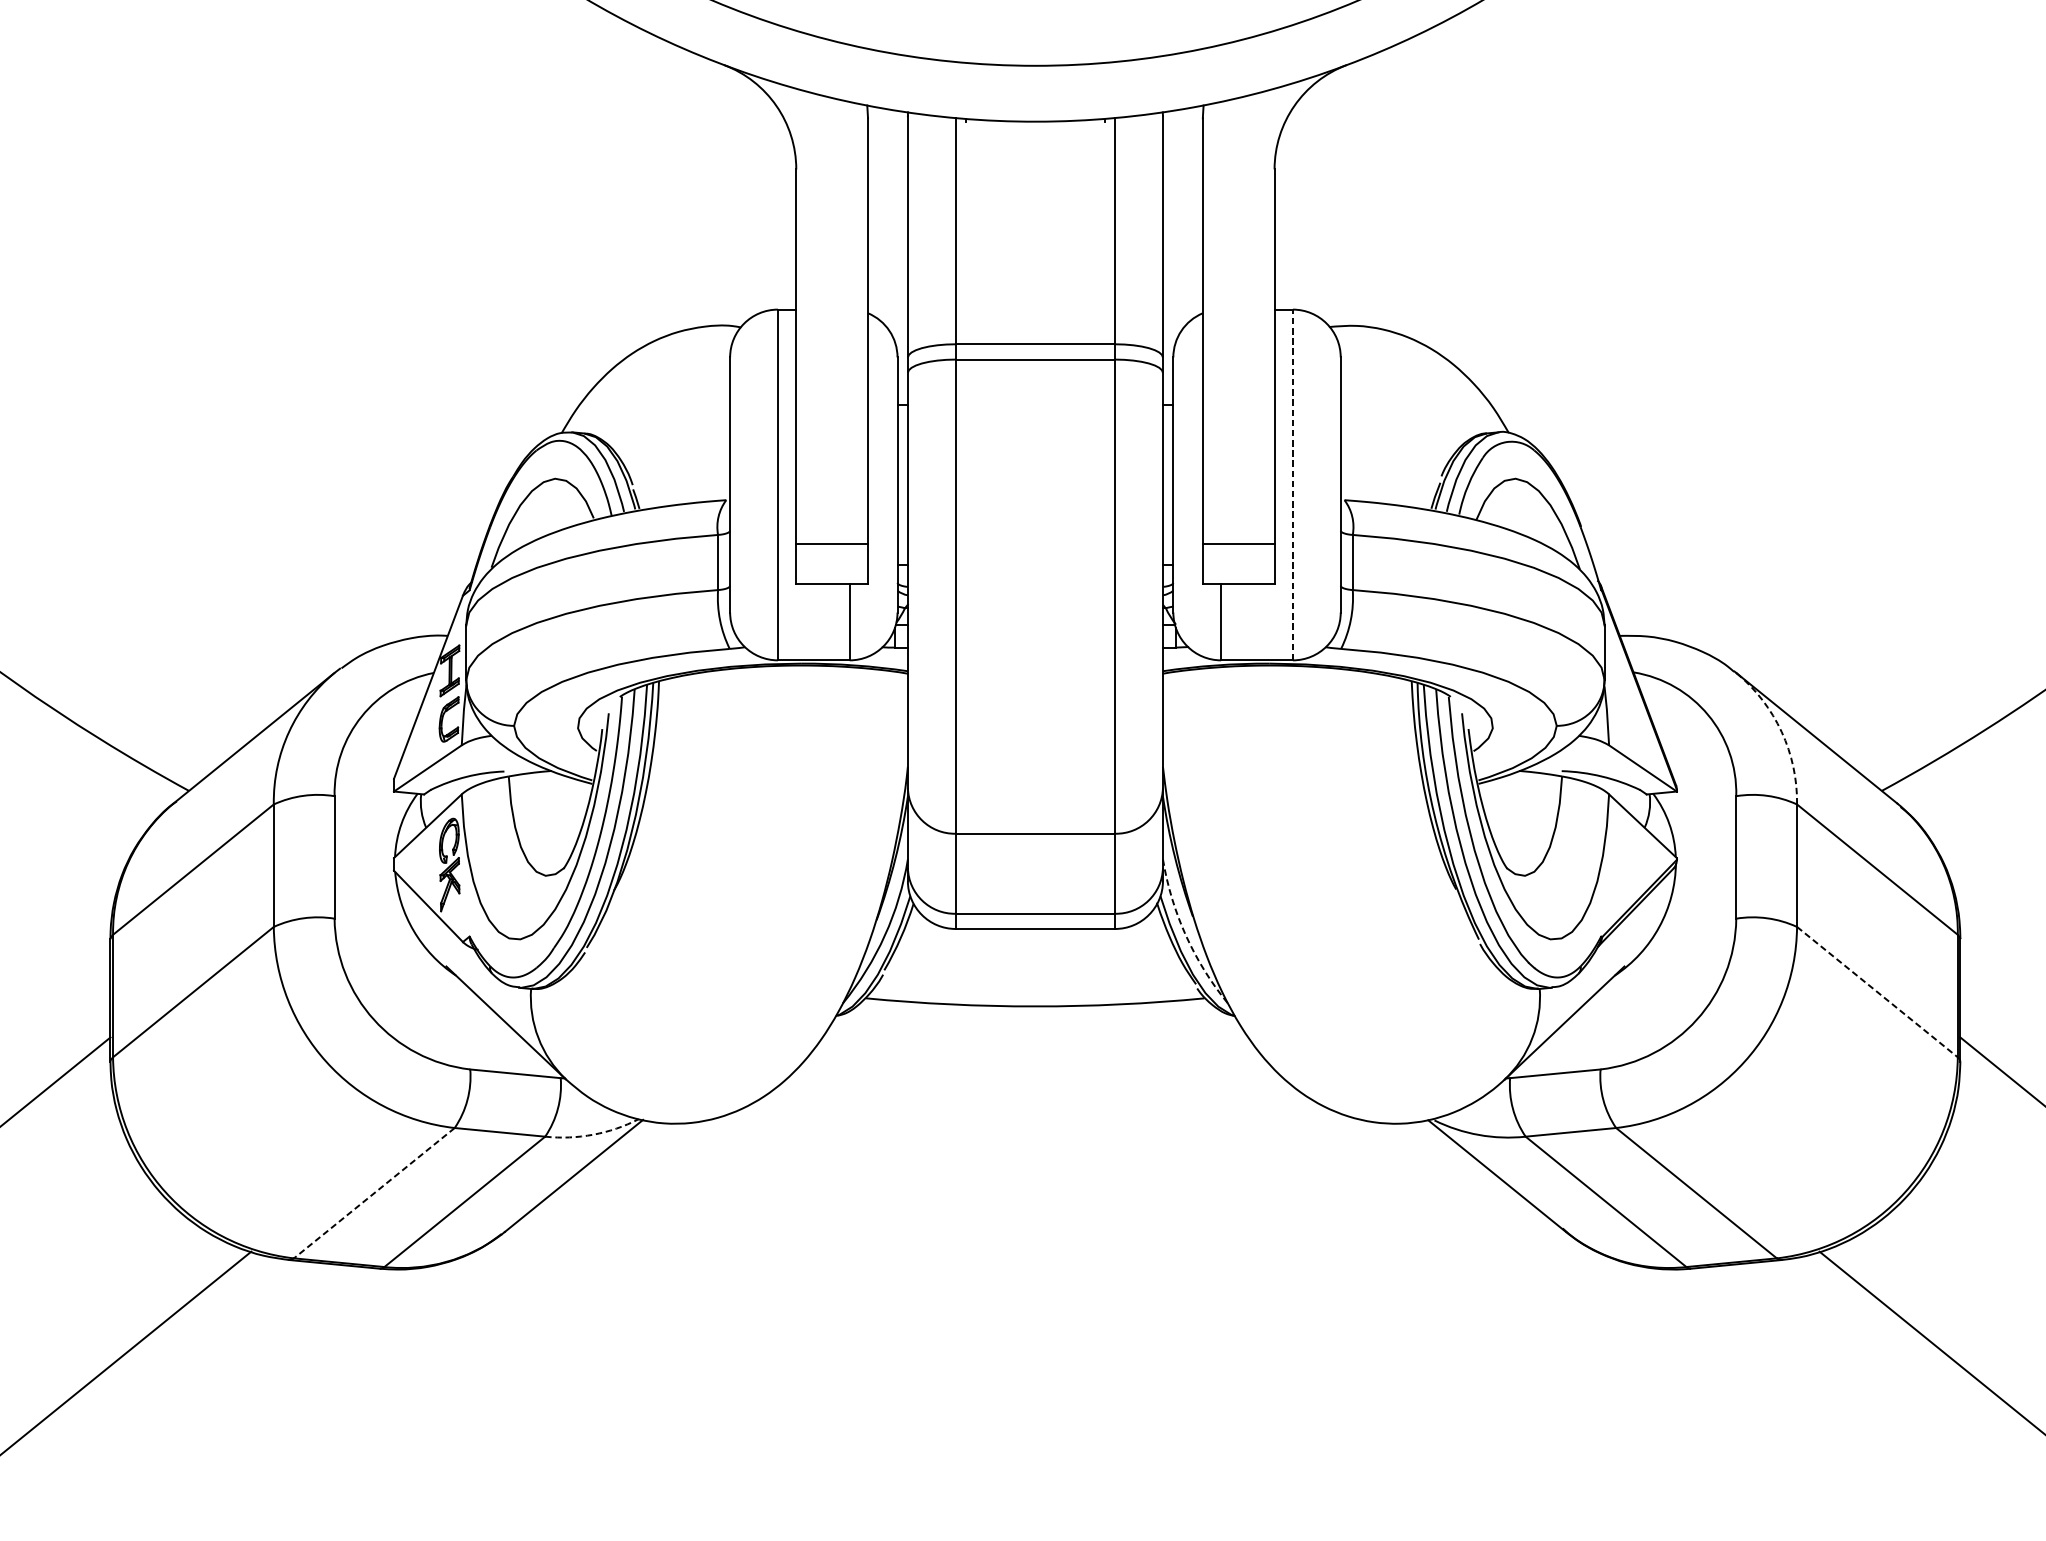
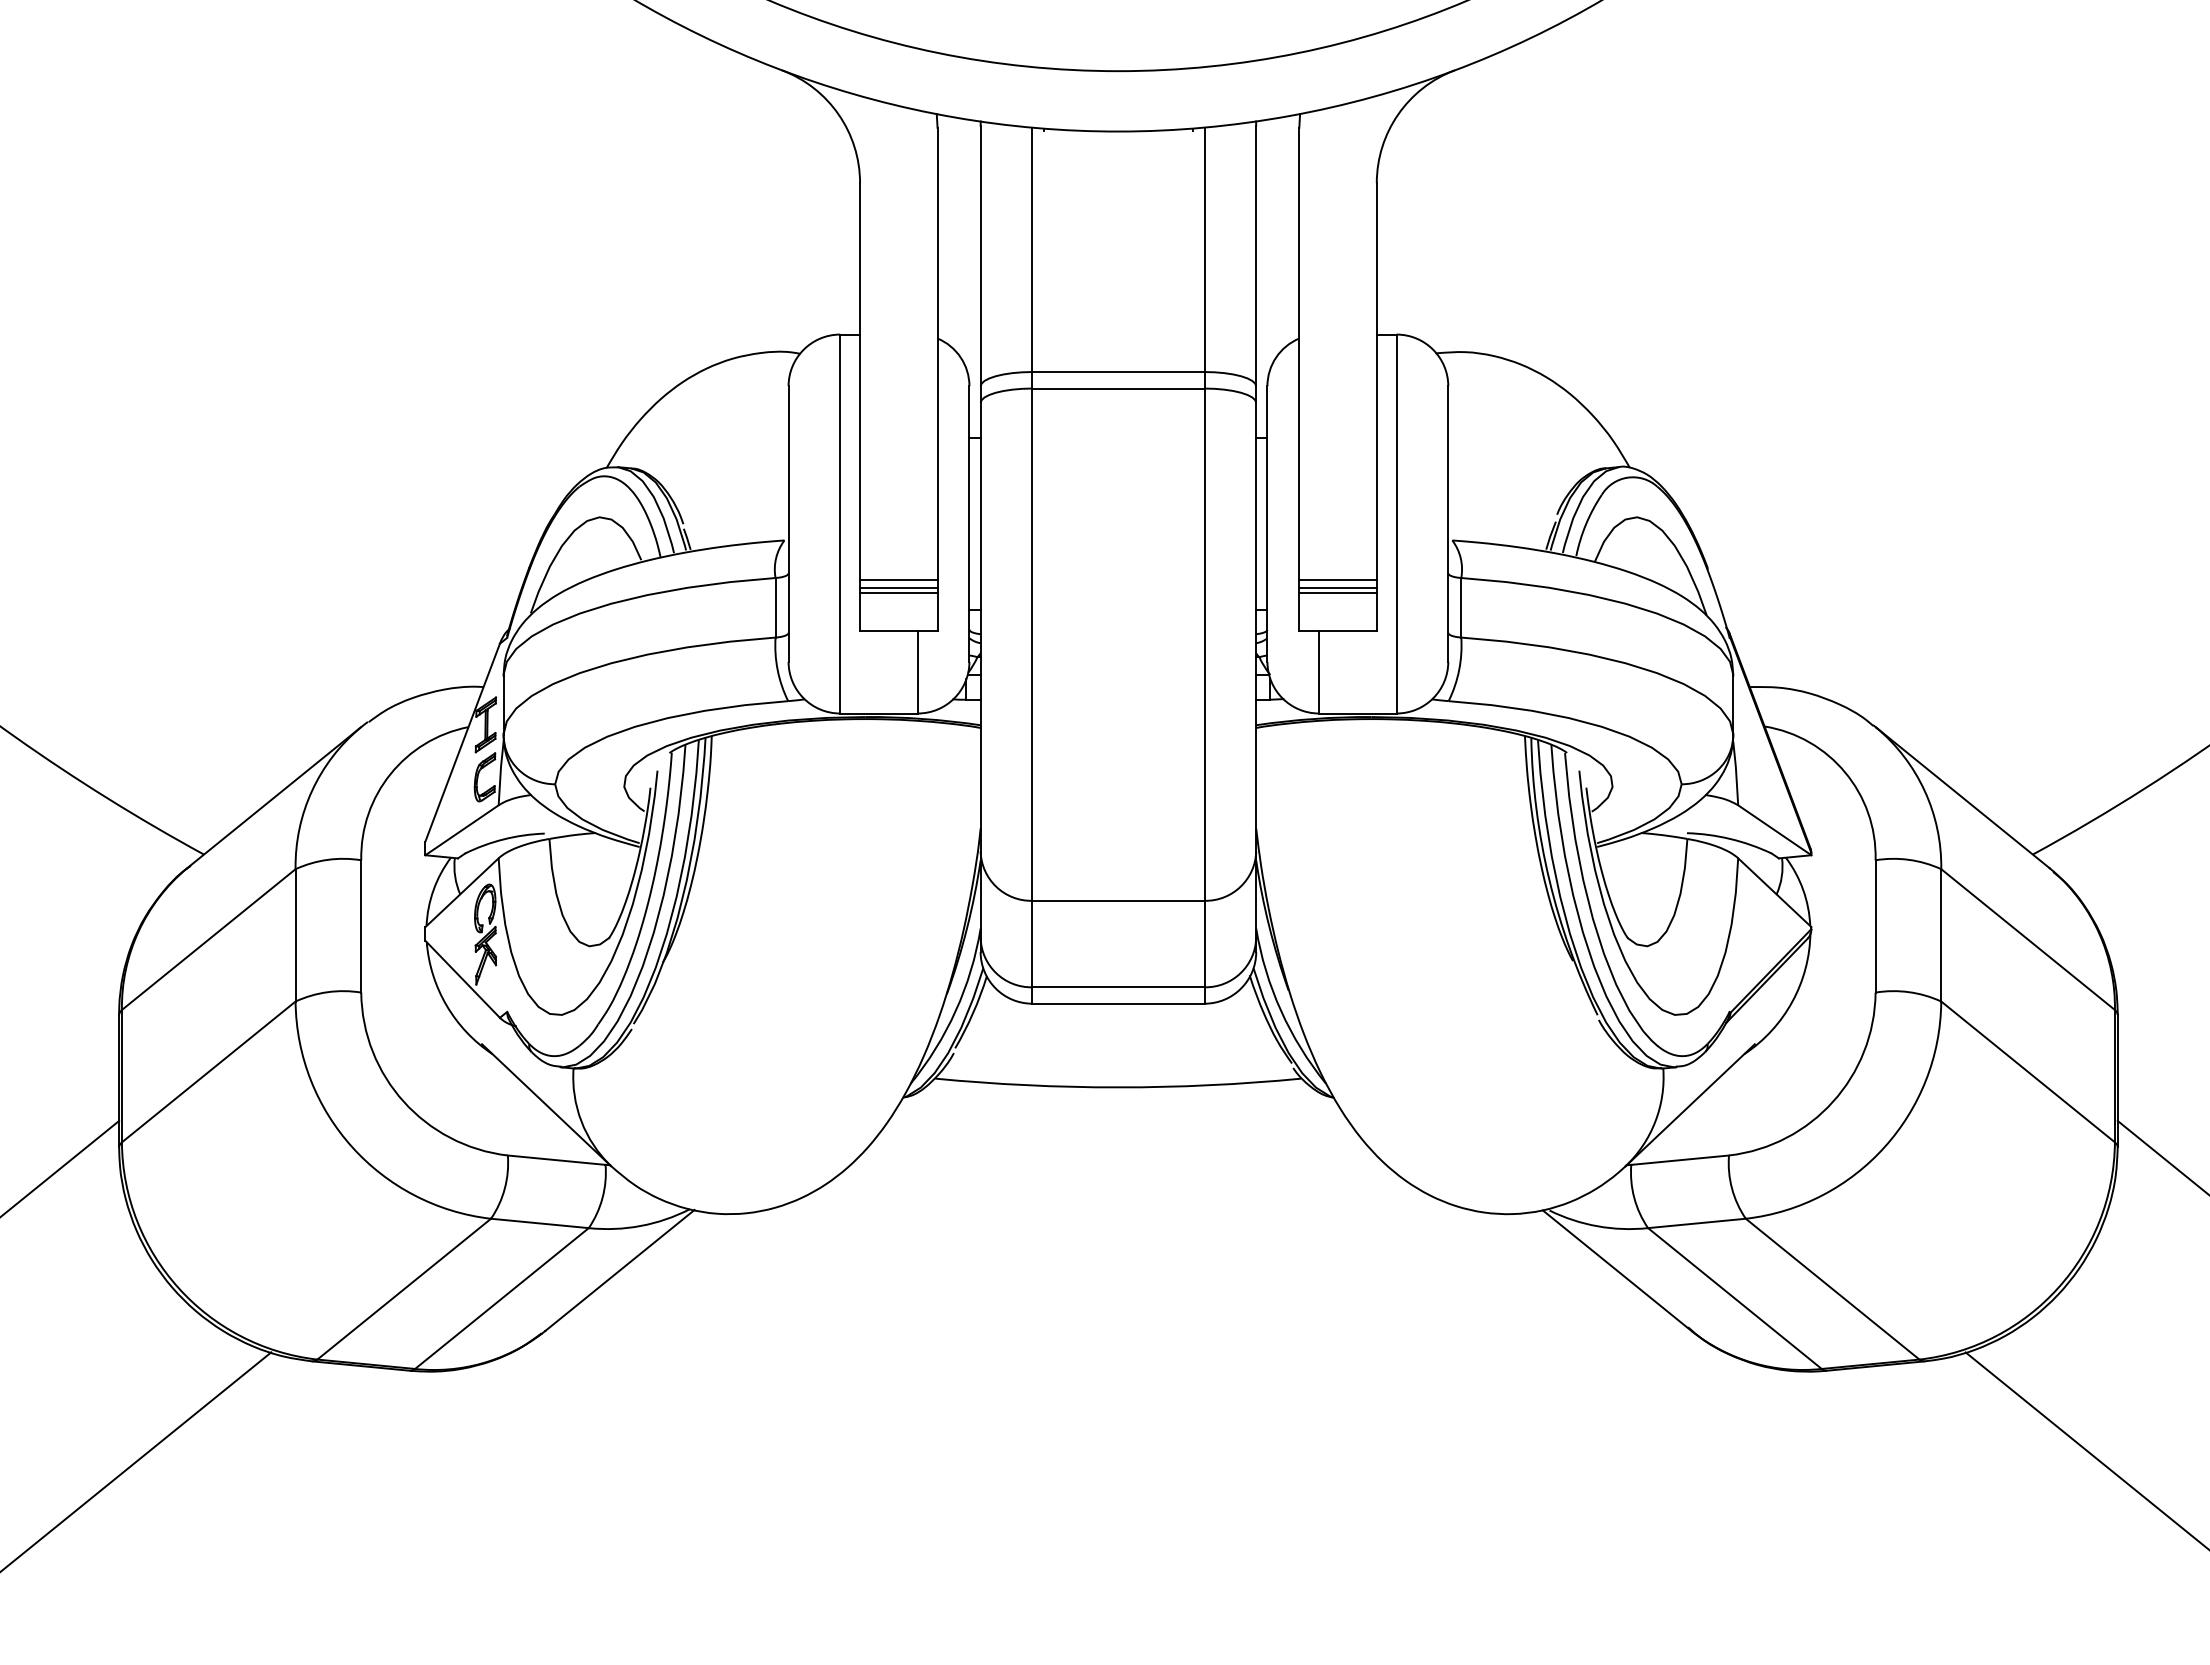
line: (1292, 484) -> (1396, 523), dashed -> solid
line: (831, 536) -> (898, 579), added
line: (1238, 536) -> (1337, 579), added
line: (831, 548) -> (898, 592), added
line: (1238, 548) -> (1337, 592), added
arc: (1781, 731) -> (1924, 790), dashed -> solid
arc: (1185, 935) -> (1280, 1010), dashed -> solid
line: (1877, 991) -> (2028, 1071), dashed -> solid
arc: (593, 1135) -> (640, 1226), dashed -> solid
line: (374, 1193) -> (404, 1289), dashed -> solid

